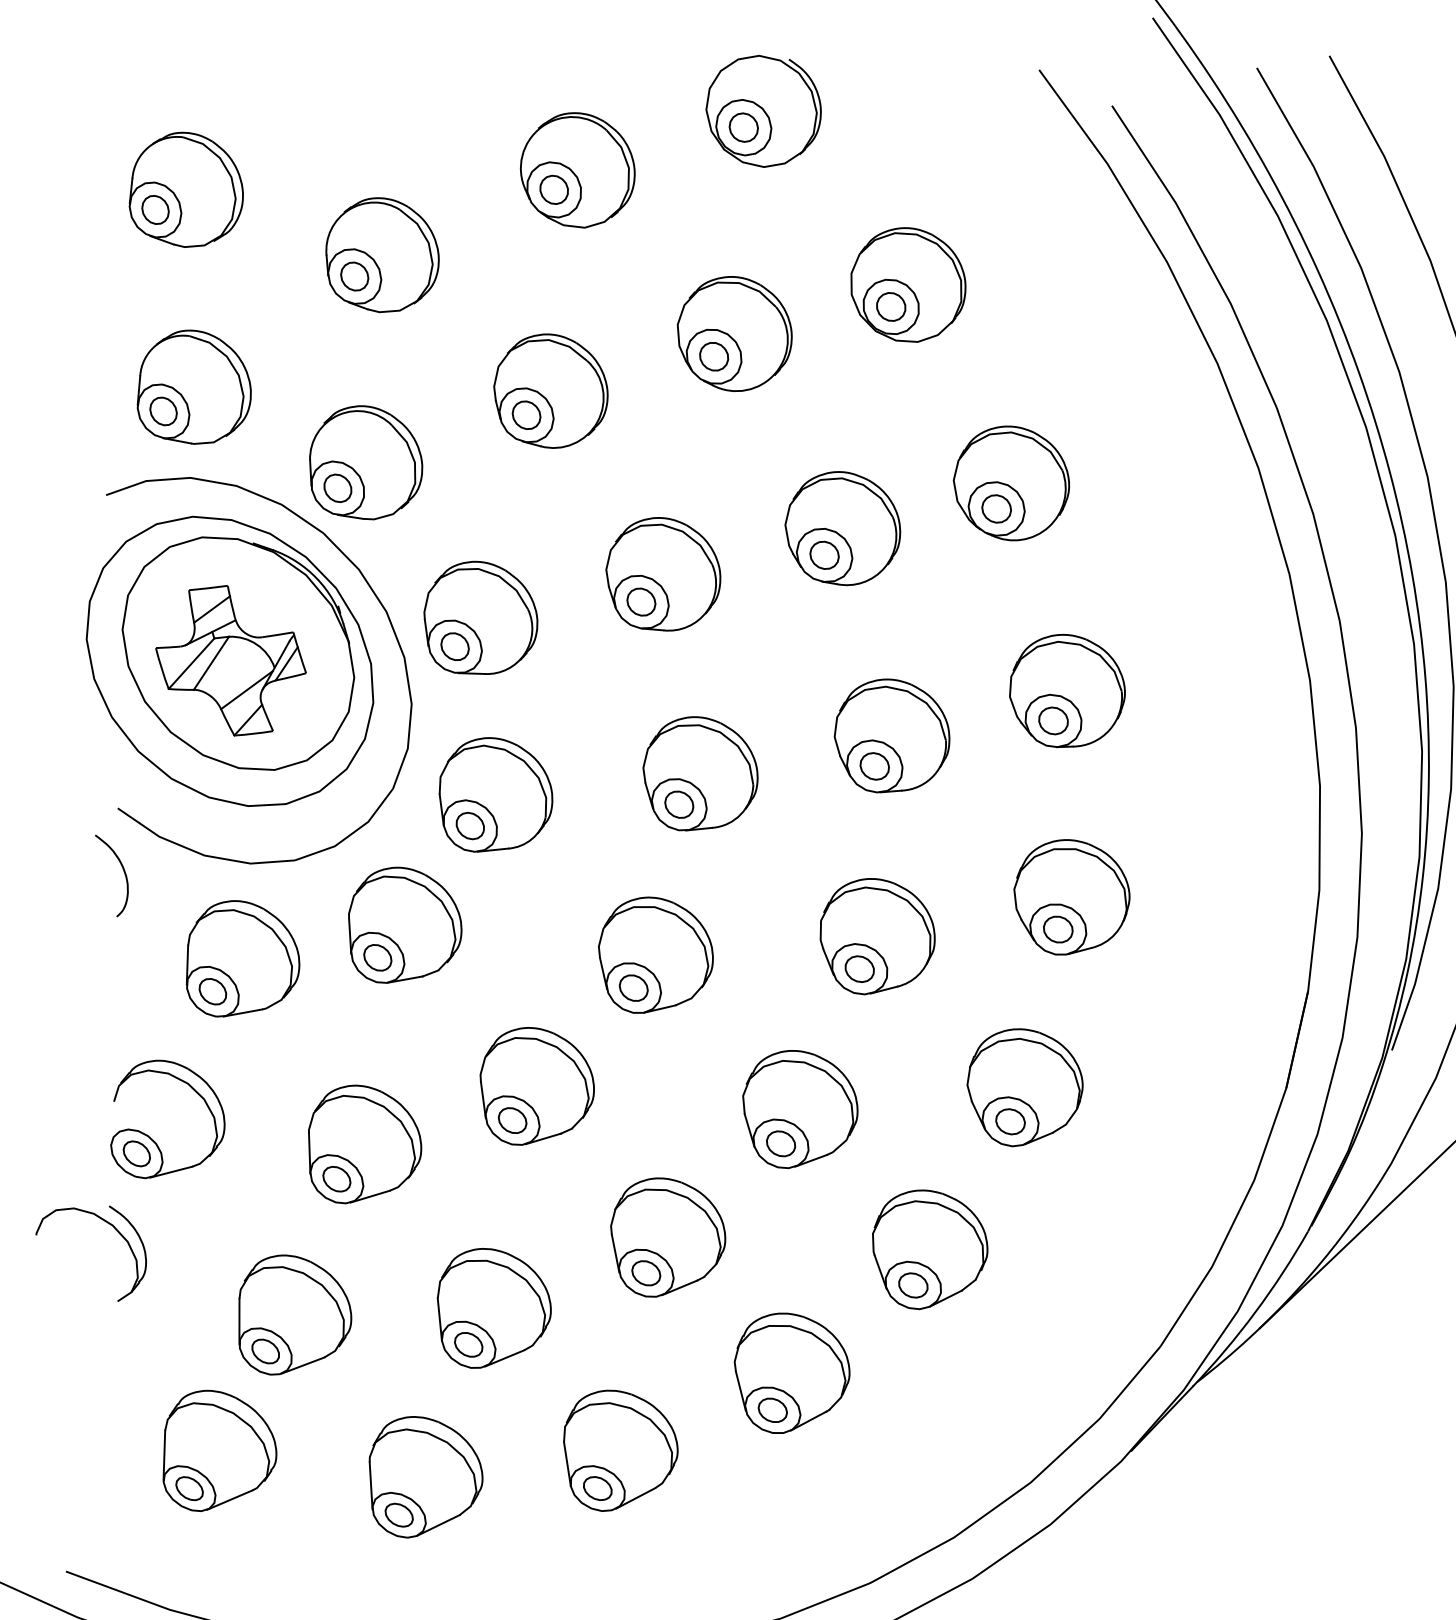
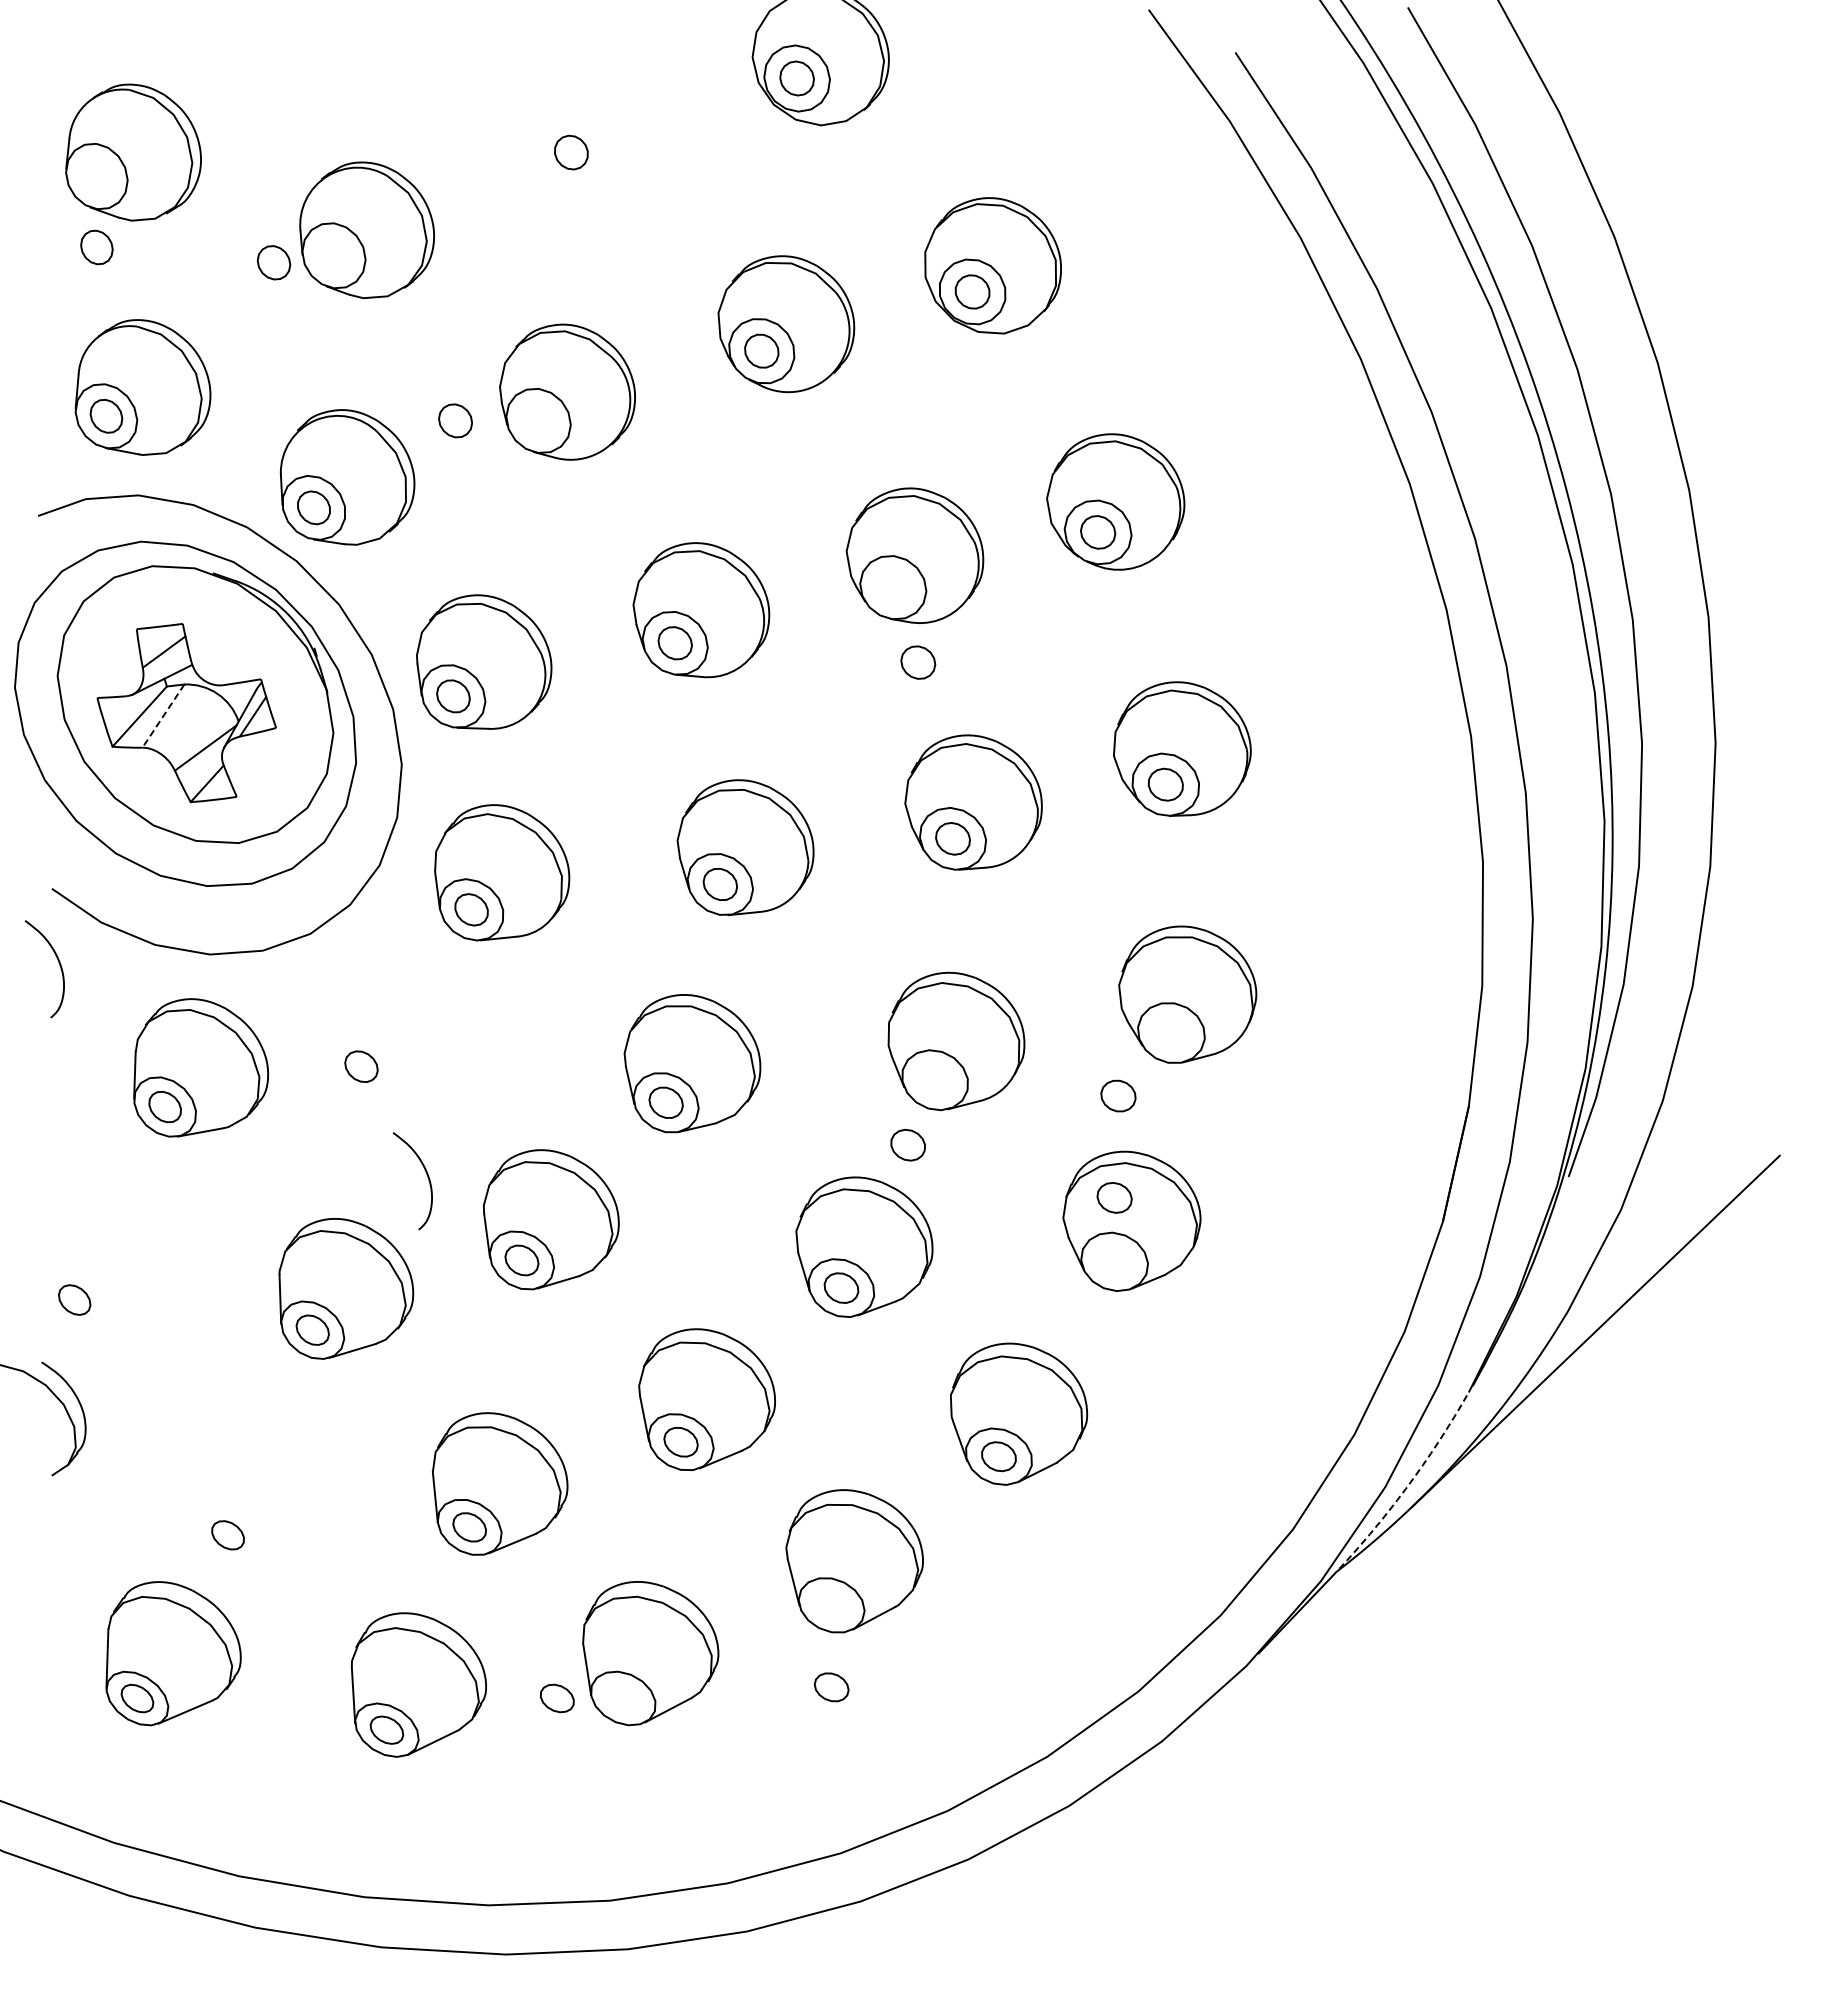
part: (577, 170) -> (599, 129), removed
part: (155, 209) -> (96, 247), moved
part: (354, 276) -> (273, 262), moved
part: (526, 414) -> (455, 420), moved
part: (824, 555) -> (918, 662), moved
line: (211, 663) -> (163, 716), solid -> dashed
part: (404, 924) -> (393, 1027), removed
part: (1058, 929) -> (1118, 1095), moved
part: (859, 968) -> (907, 1144), moved
curve: (433, 1050) -> (427, 1177), added
part: (1010, 1121) -> (1114, 1197), moved
part: (150, 1136) -> (90, 1279), removed
arc: (1254, 1312) -> (1405, 1488), solid -> dashed
part: (294, 1314) -> (262, 1491), removed
part: (772, 1410) -> (831, 1687), moved
part: (597, 1488) -> (557, 1698), moved

